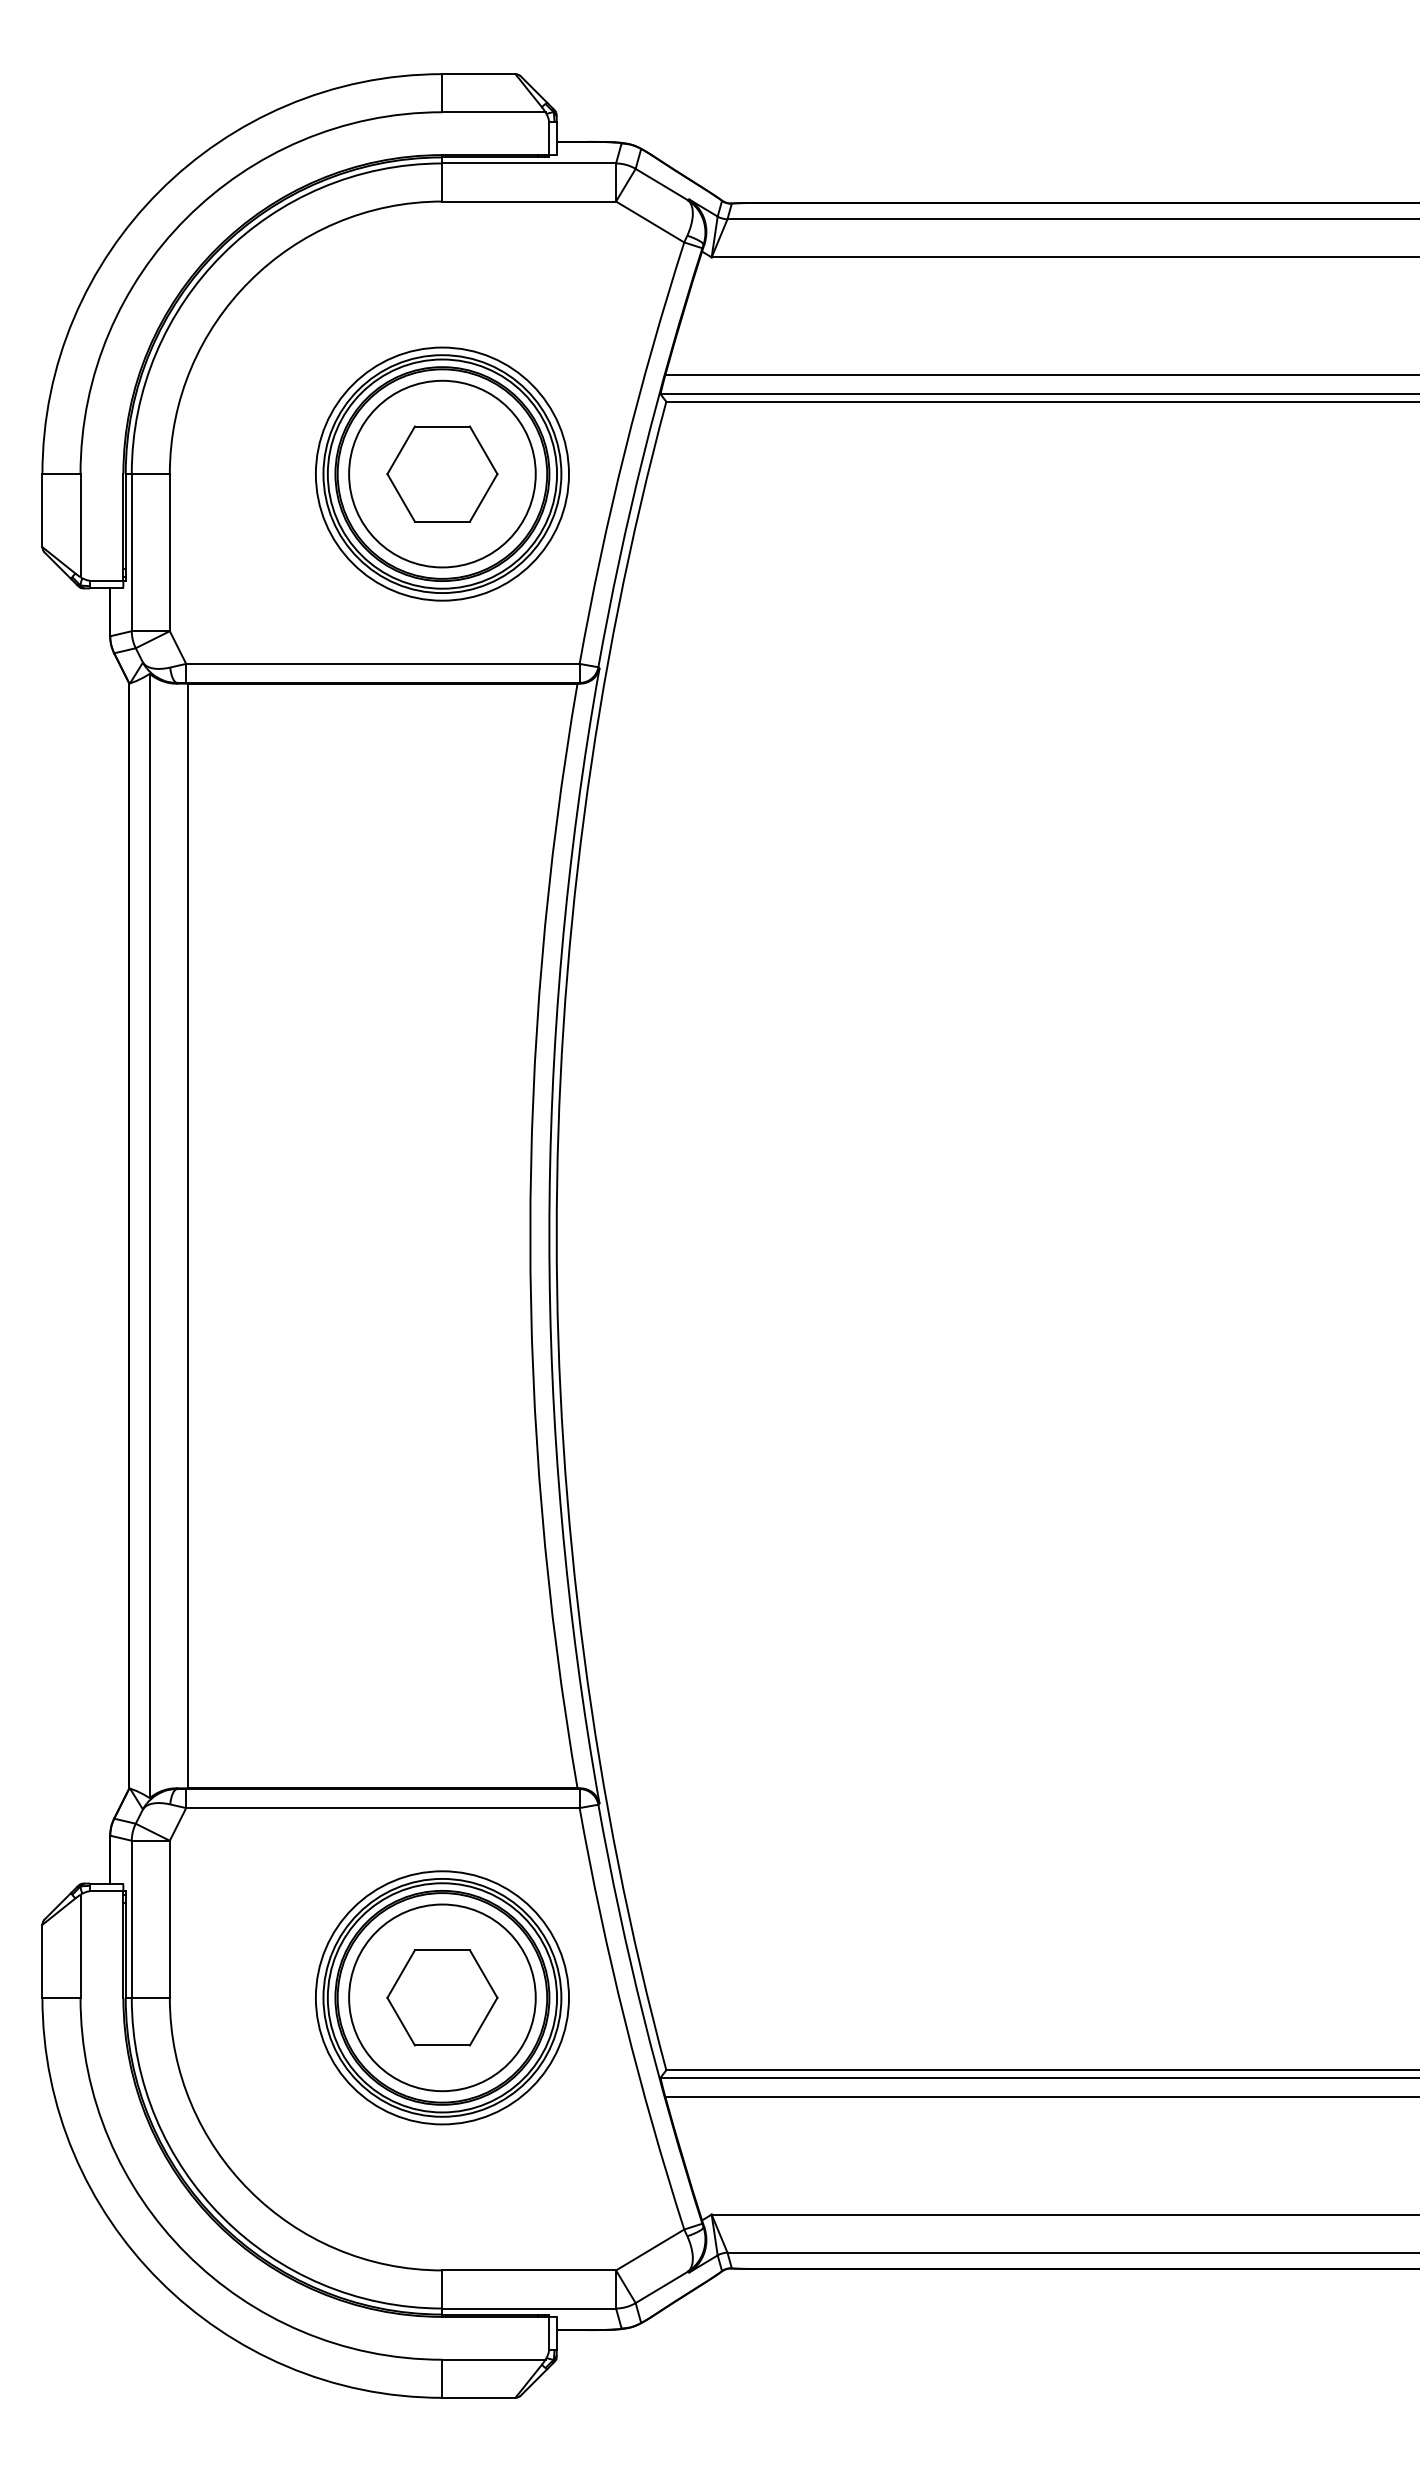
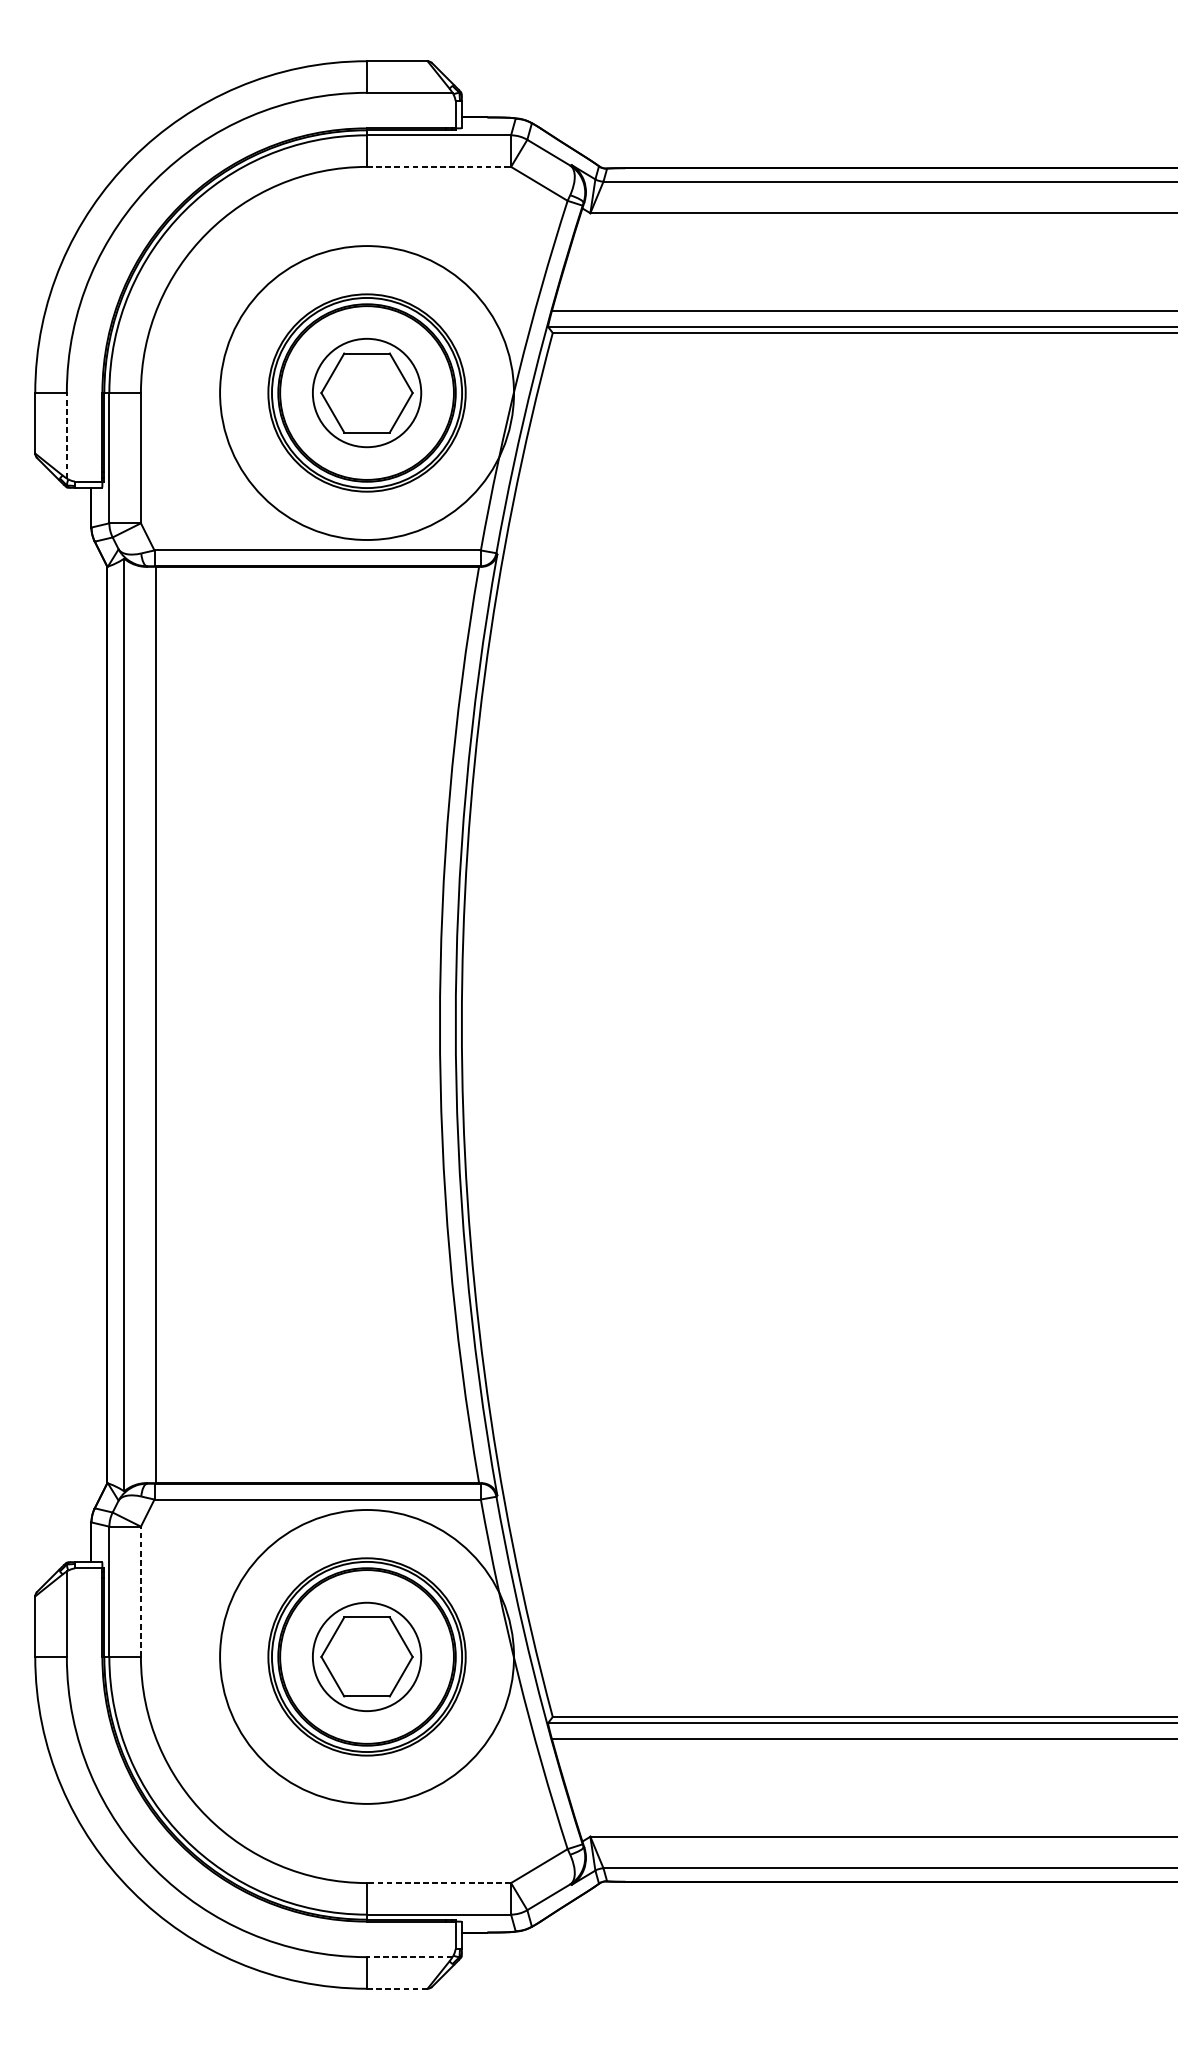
line: (529, 201) -> (439, 166), solid -> dashed
circle: (441, 473) -> (366, 392), size x1.4
circle: (442, 473) -> (367, 392), size x0.7
line: (80, 525) -> (66, 435), solid -> dashed
line: (169, 1919) -> (140, 1591), solid -> dashed
circle: (441, 1997) -> (366, 1656), size x1.4
circle: (442, 1997) -> (367, 1656), size x0.7
line: (529, 2270) -> (439, 1883), solid -> dashed
line: (493, 2359) -> (409, 1956), solid -> dashed
line: (478, 2397) -> (396, 1988), solid -> dashed

